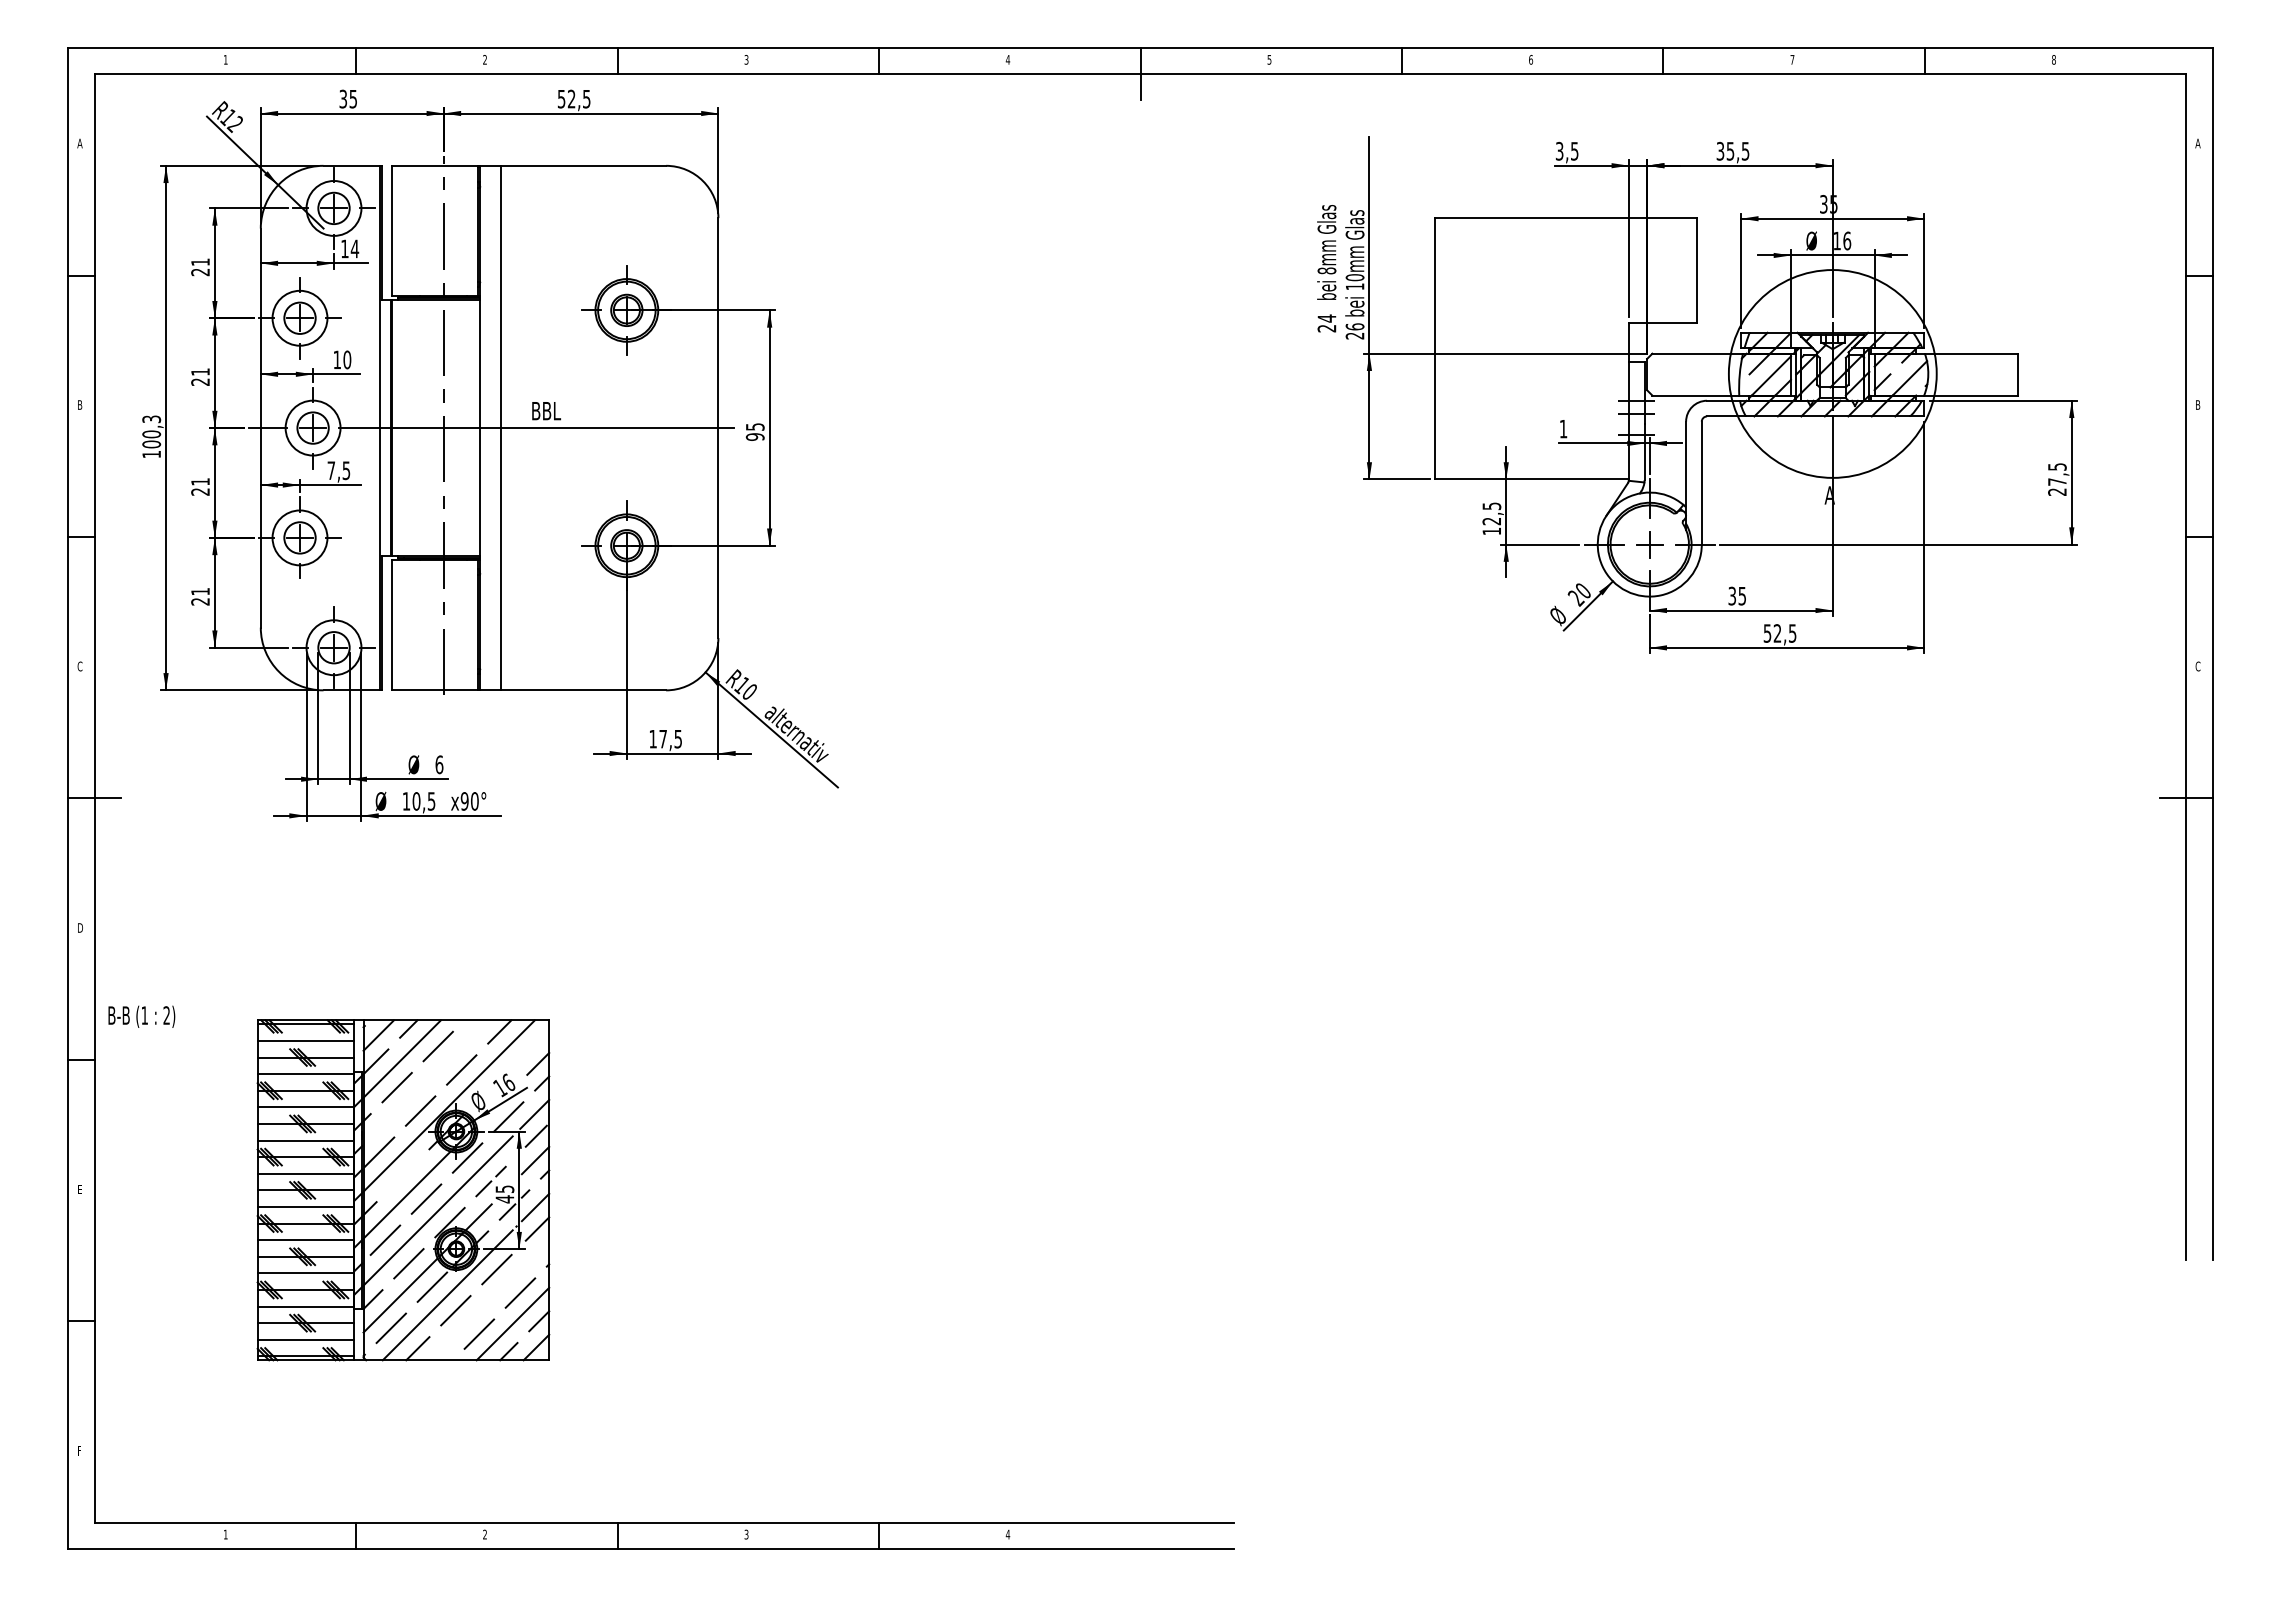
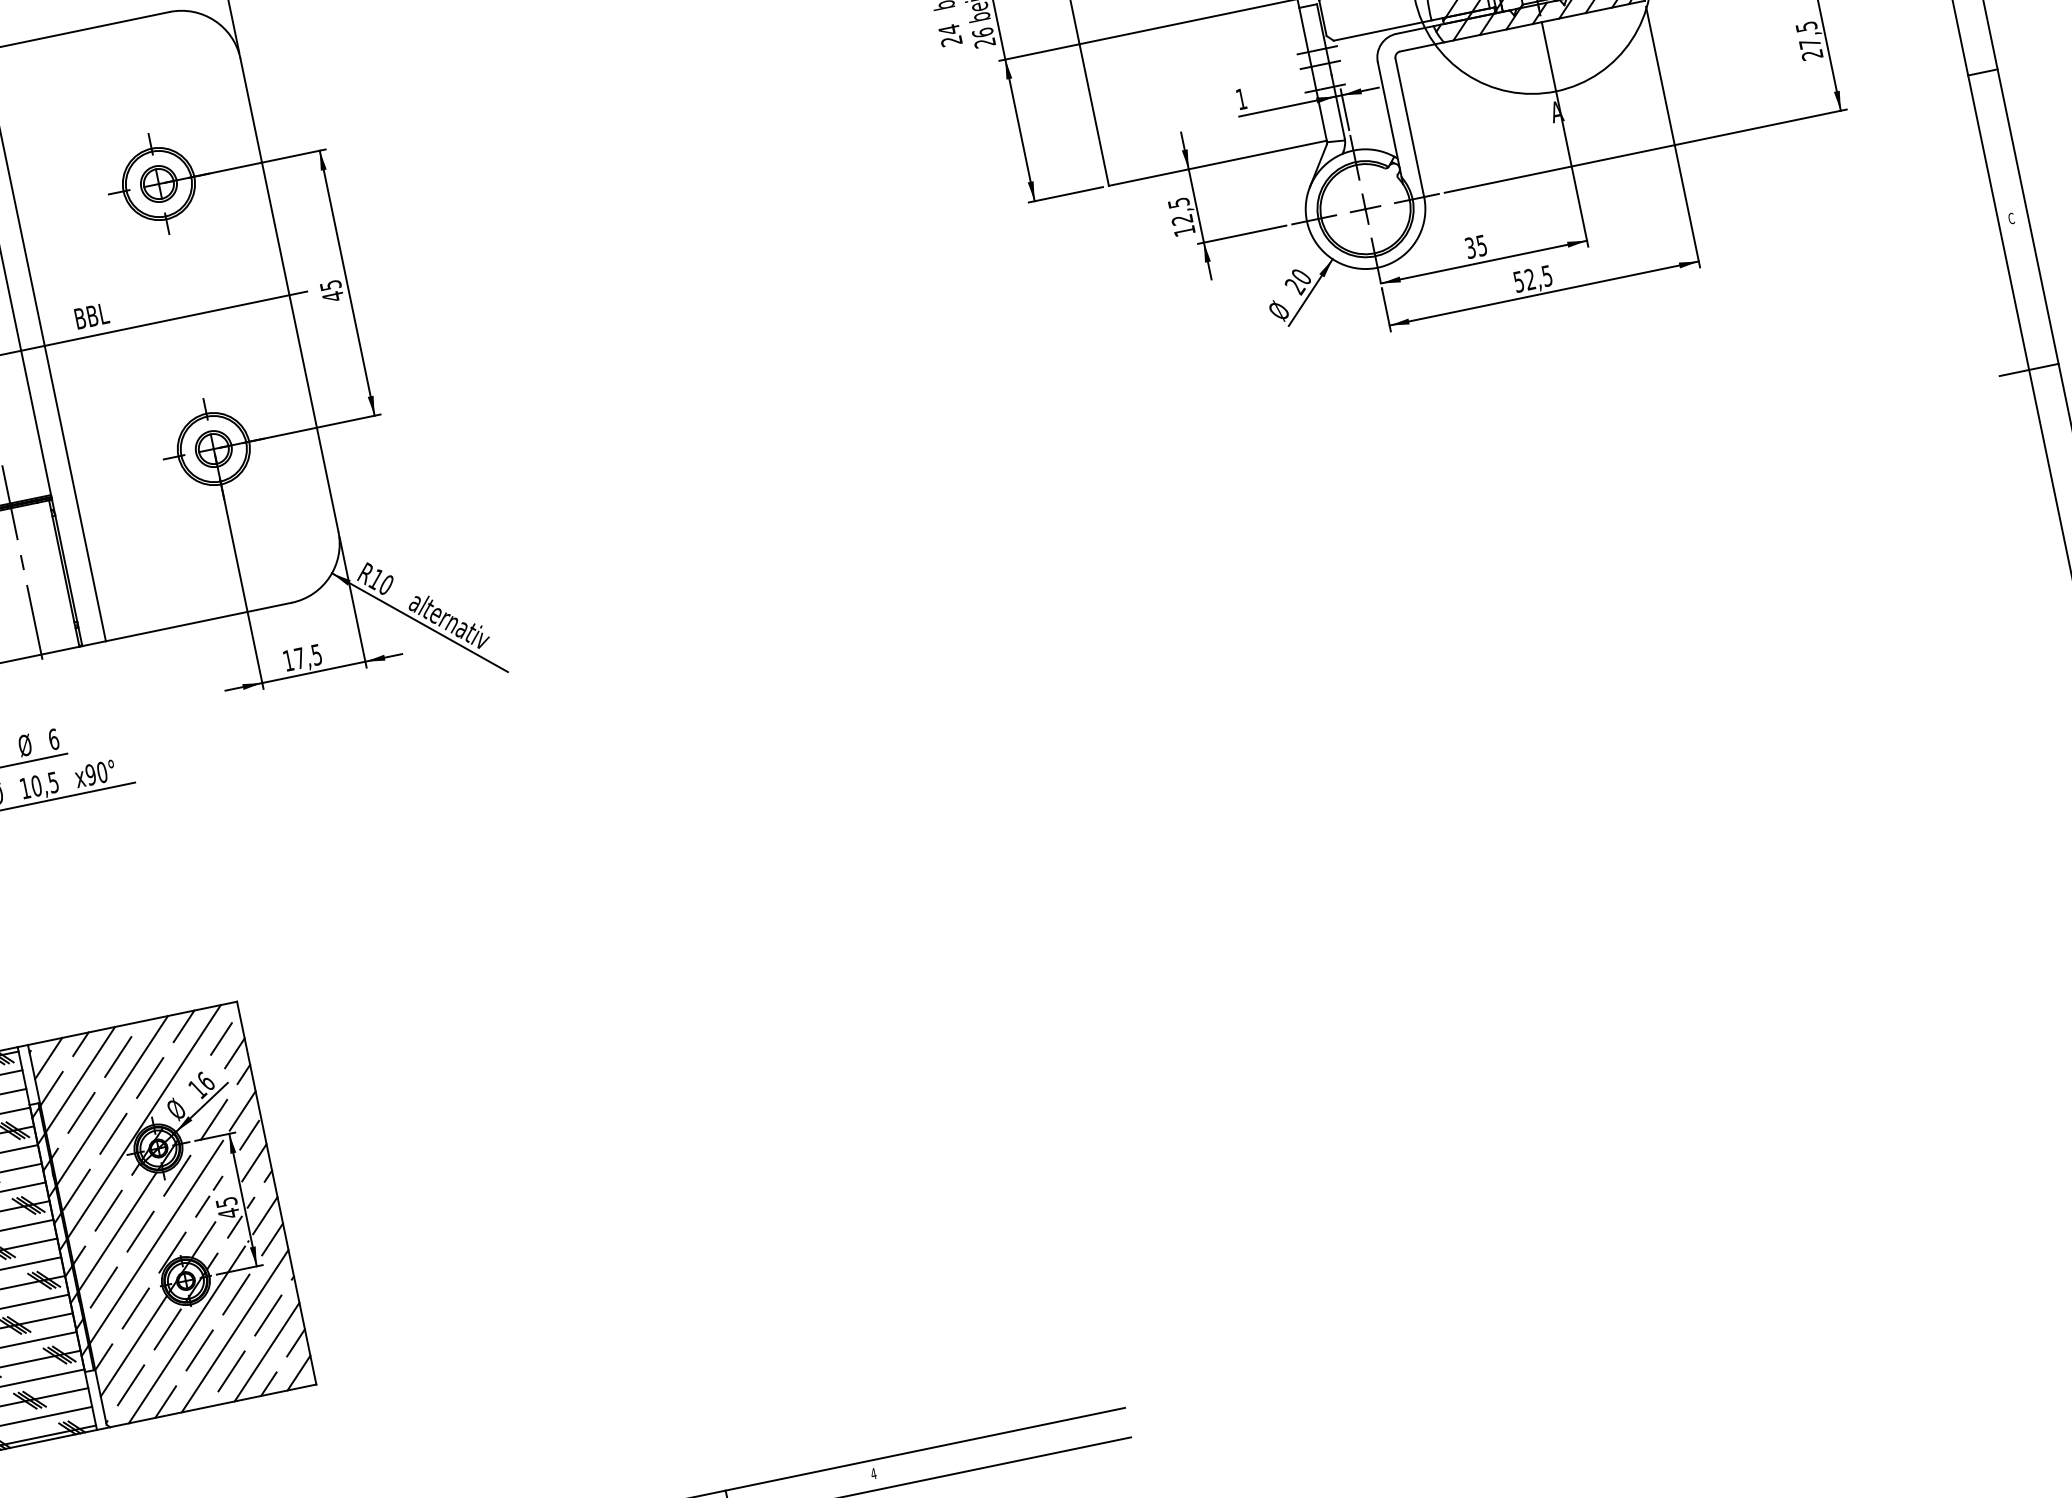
text: (754, 437) -> (332, 297), 95 -> 45
line: (528, 1049) -> (220, 1039), added
line: (425, 1082) -> (112, 1100), added
line: (402, 1175) -> (108, 1210), added
line: (489, 1300) -> (235, 1331), added

